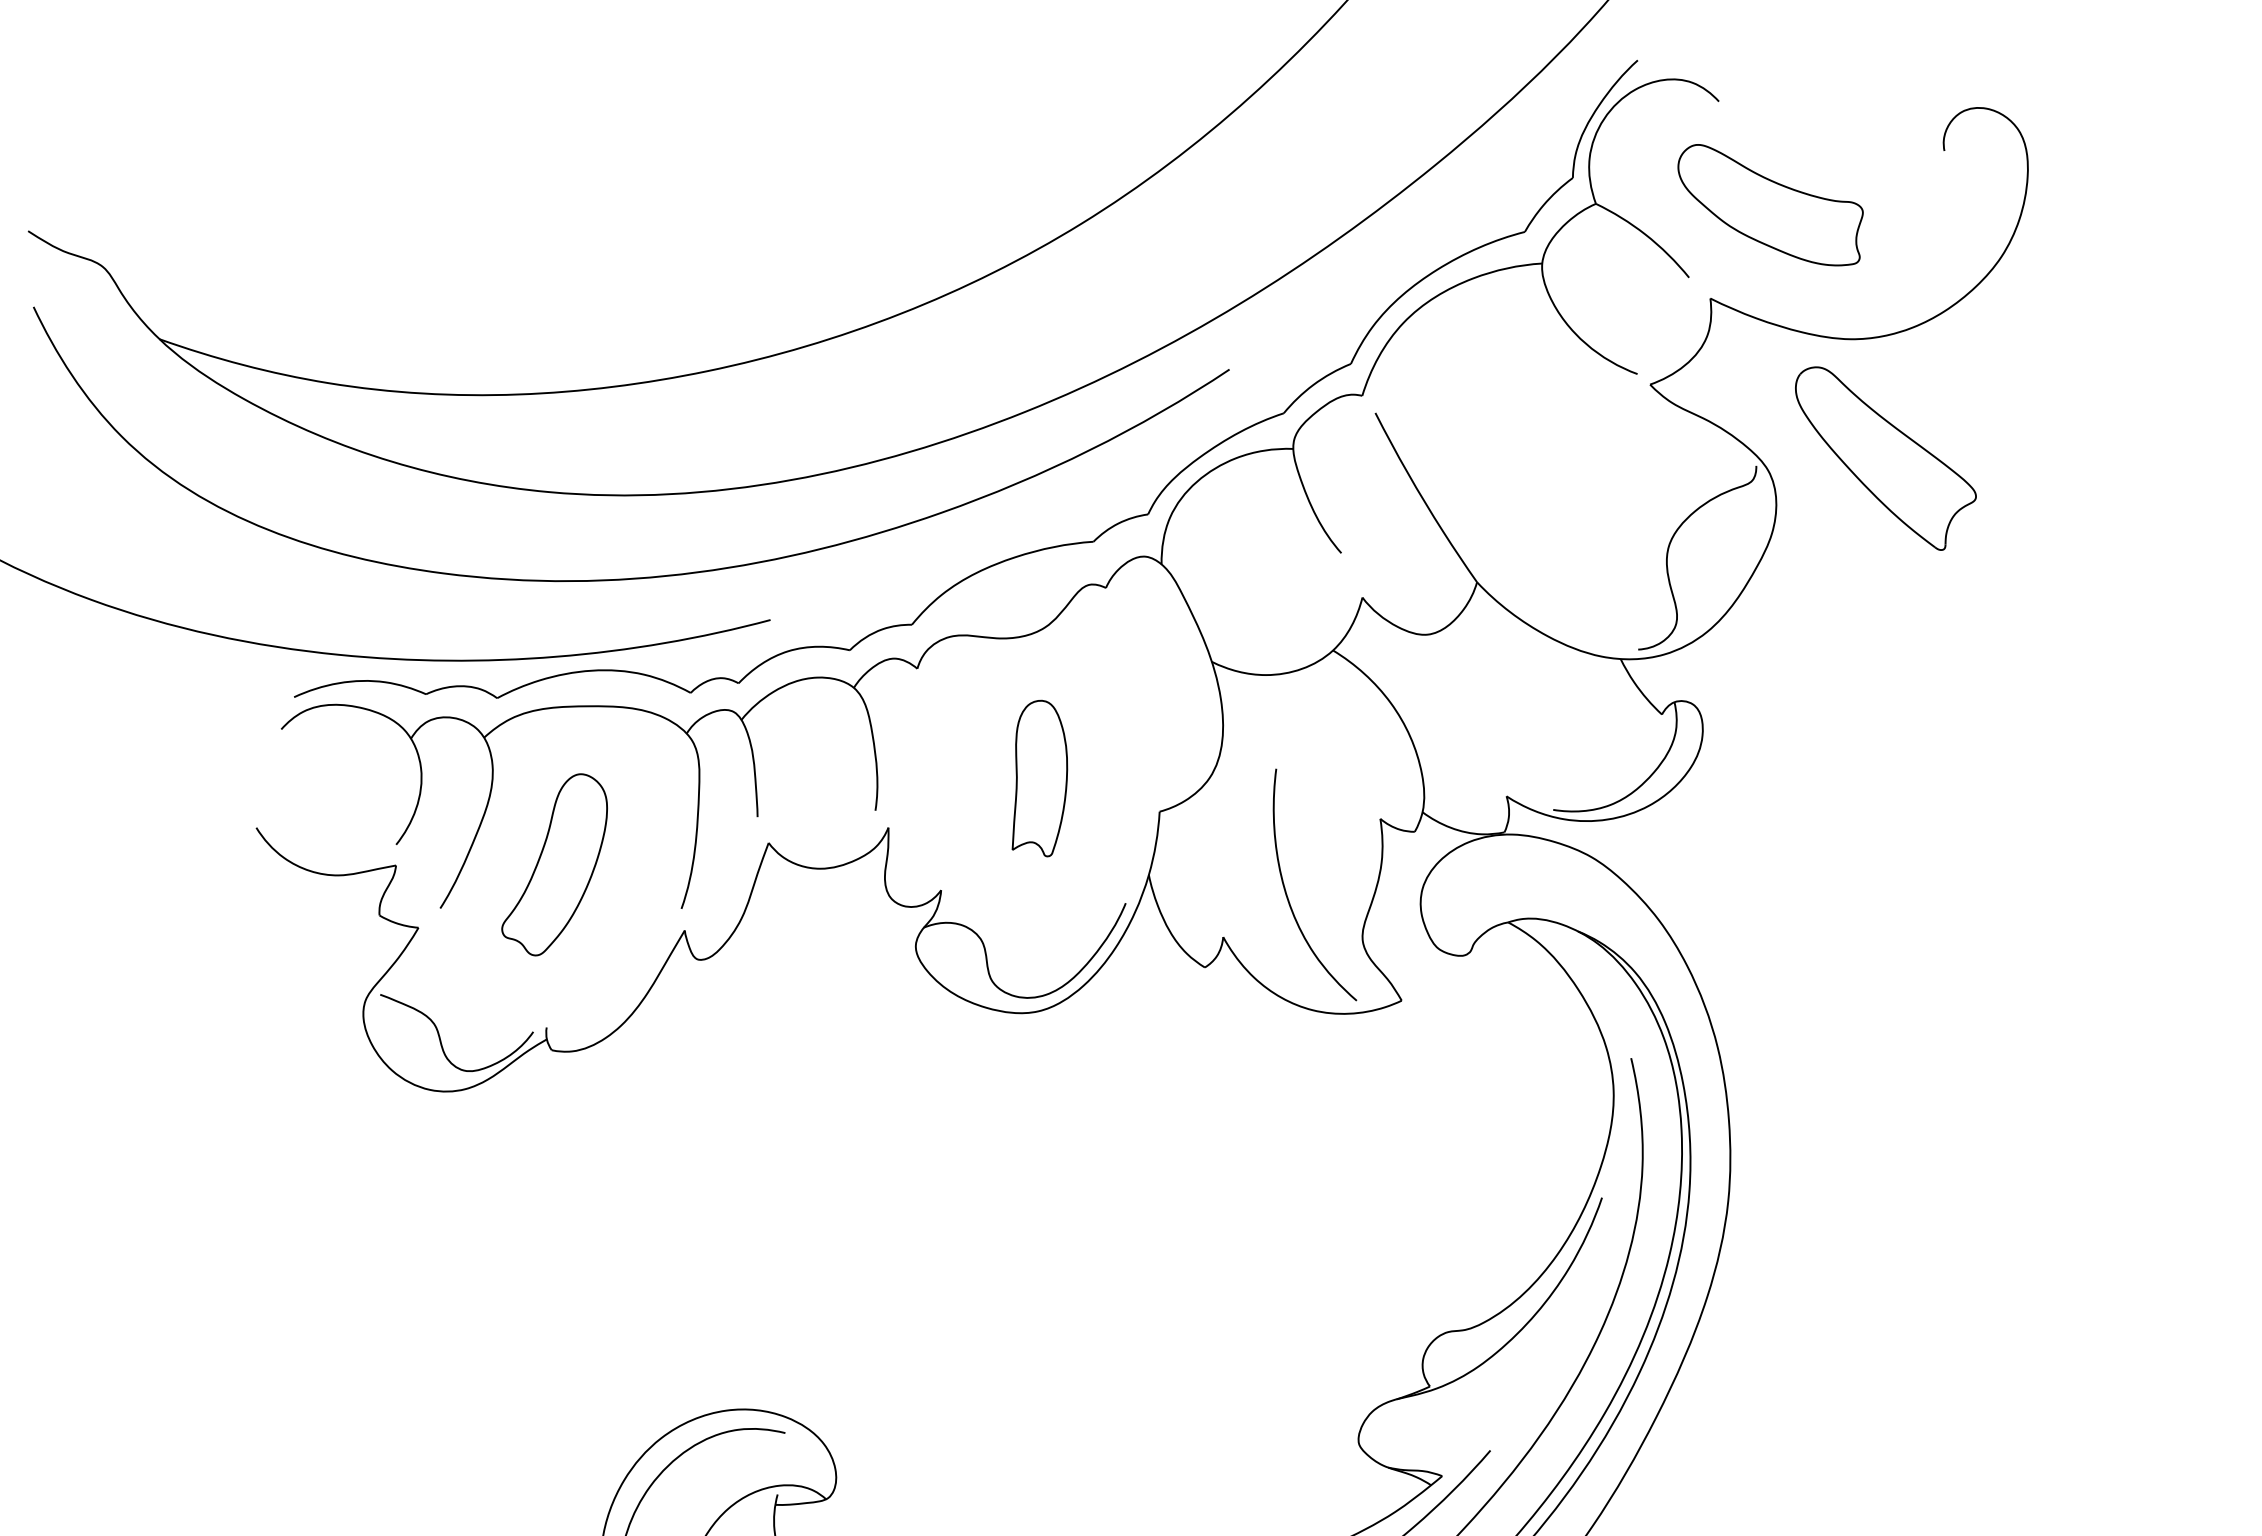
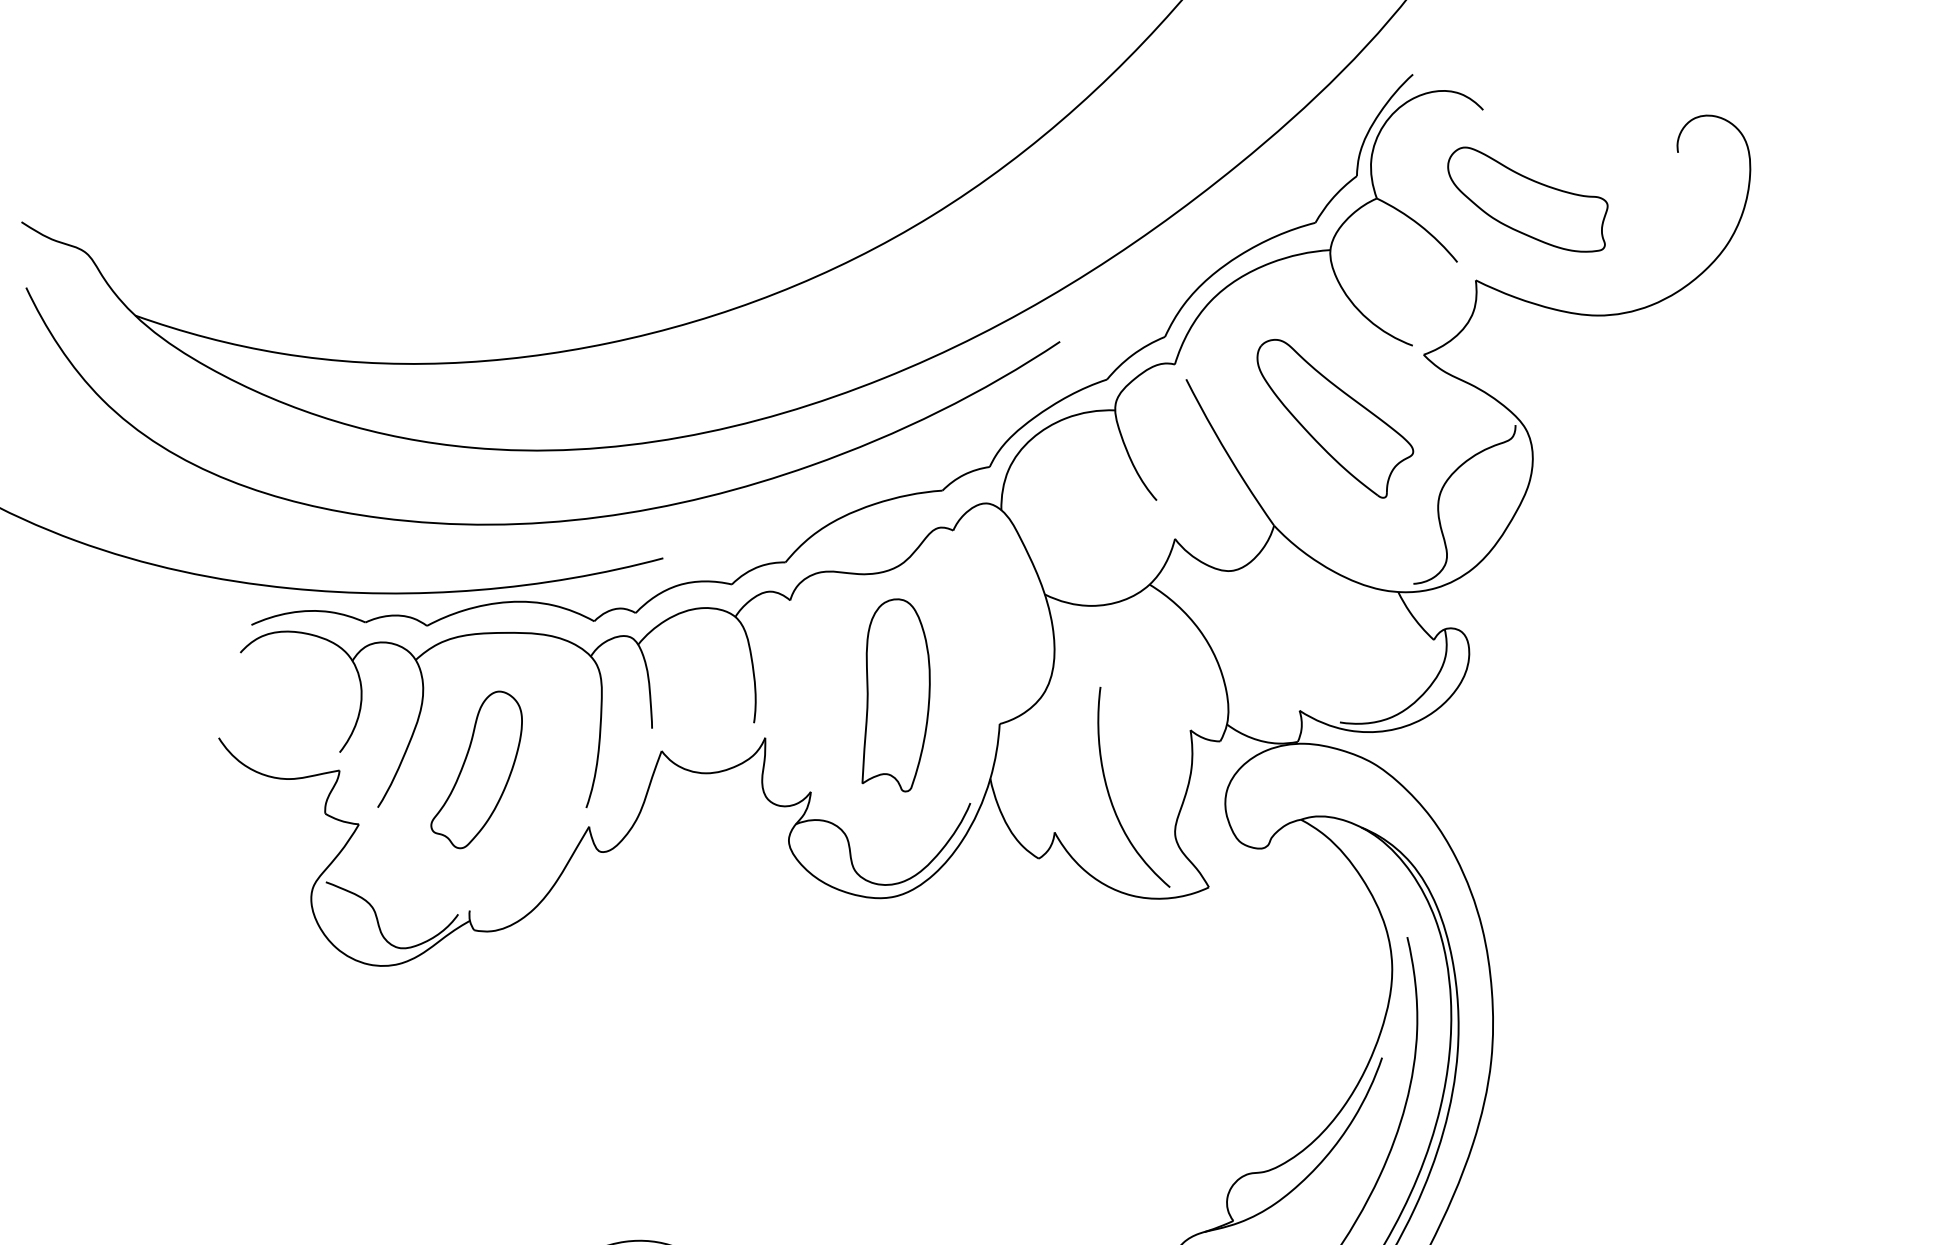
part: (1885, 458) -> (1334, 418), moved
part: (1039, 778) -> (895, 695), size x1.43

